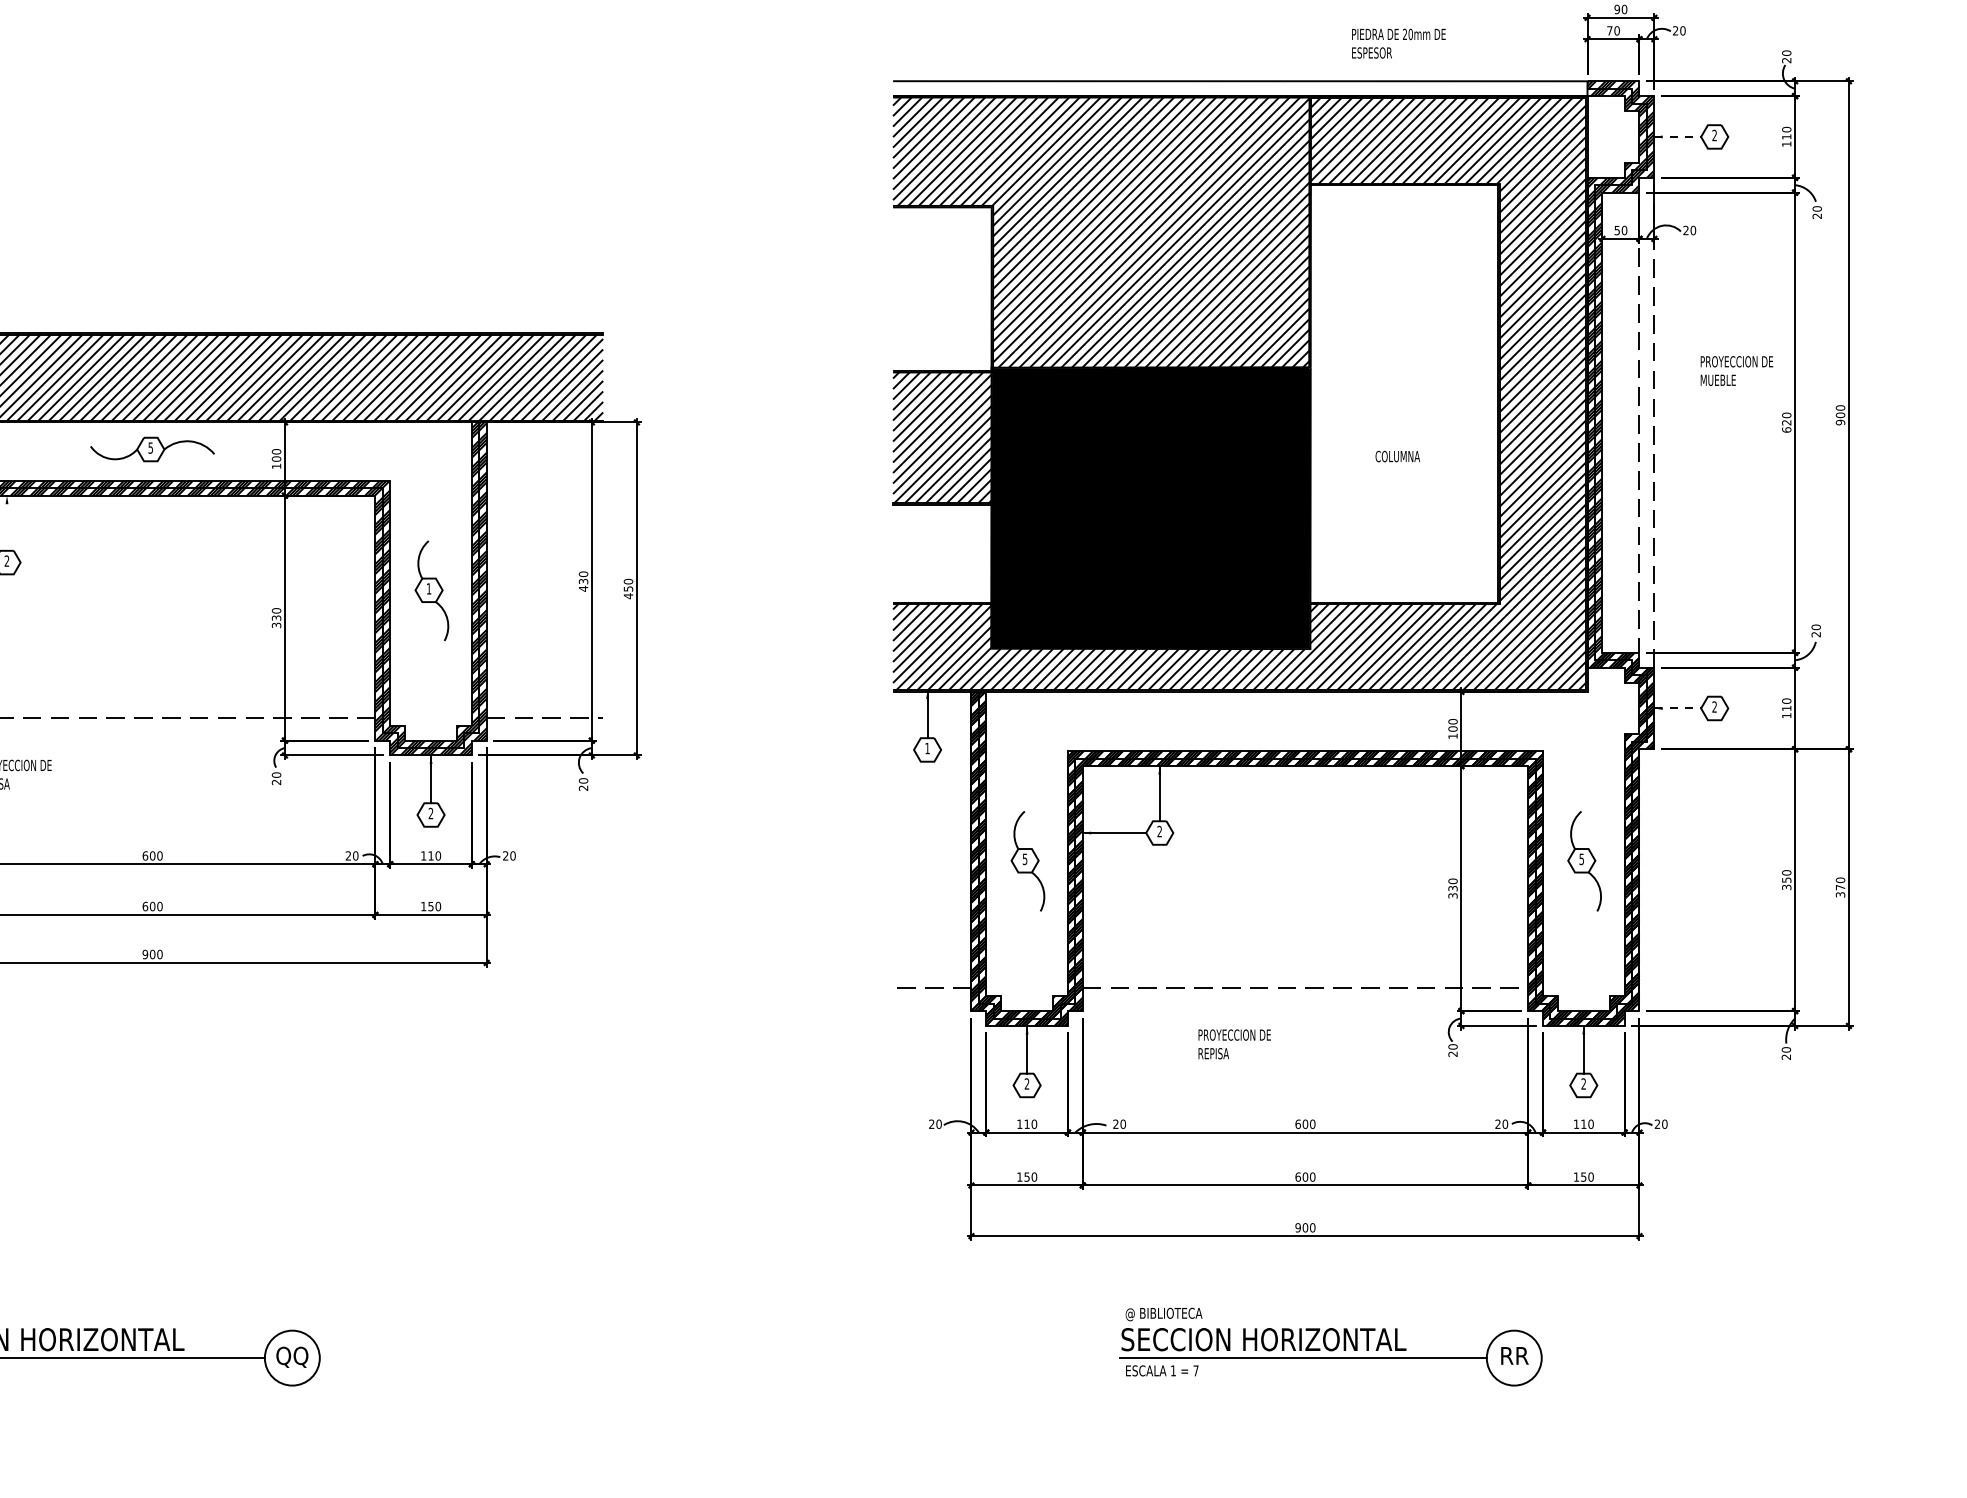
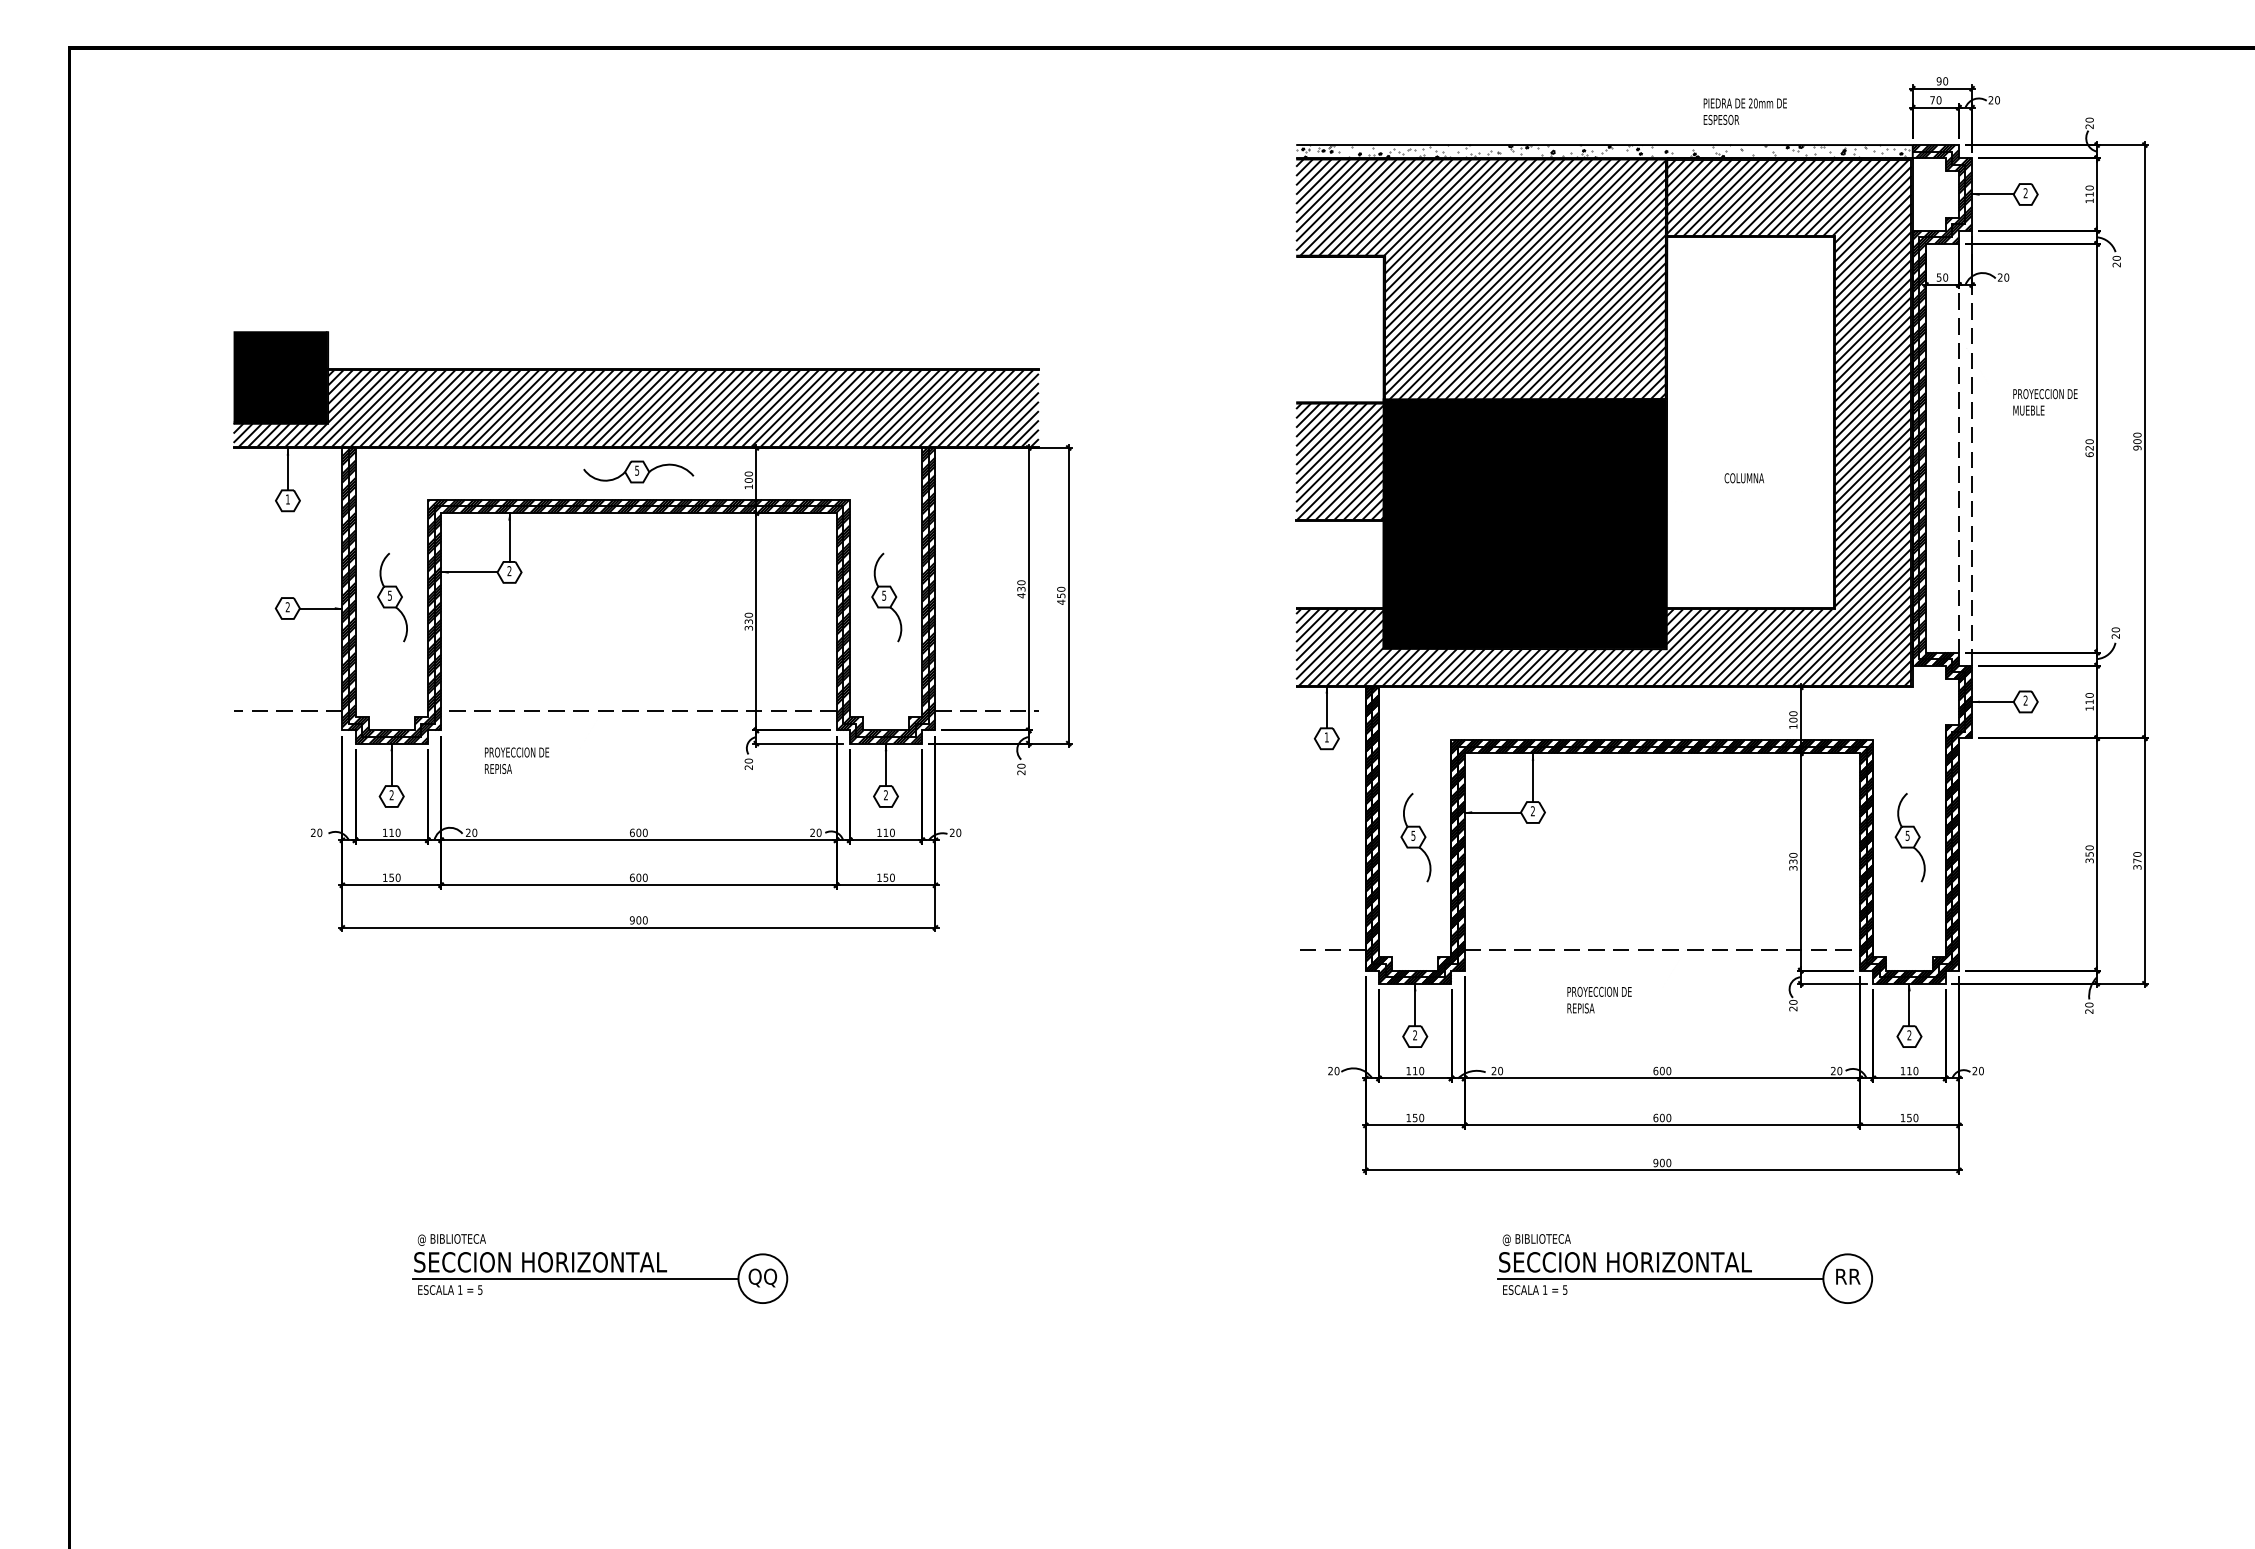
hatch: (1238, 88) -> (1602, 151), added
line: (1677, 136) -> (1992, 194), dashed -> solid
line: (6, 523) -> (509, 537), added
text: (429, 588) -> (884, 595), 1 -> 5
line: (1677, 707) -> (1992, 701), dashed -> solid
text: (1196, 1370) -> (1565, 1289), 7 -> 5

